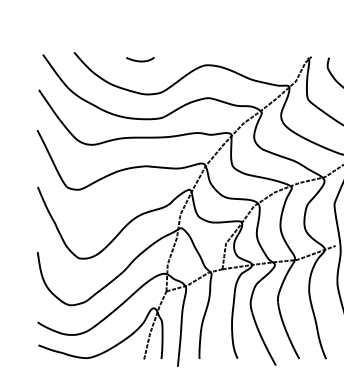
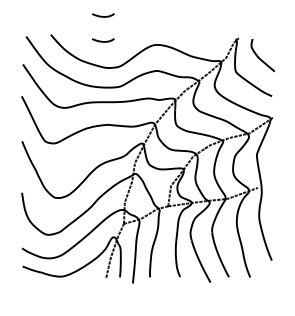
curve: (140, 29) -> (103, 16), added

